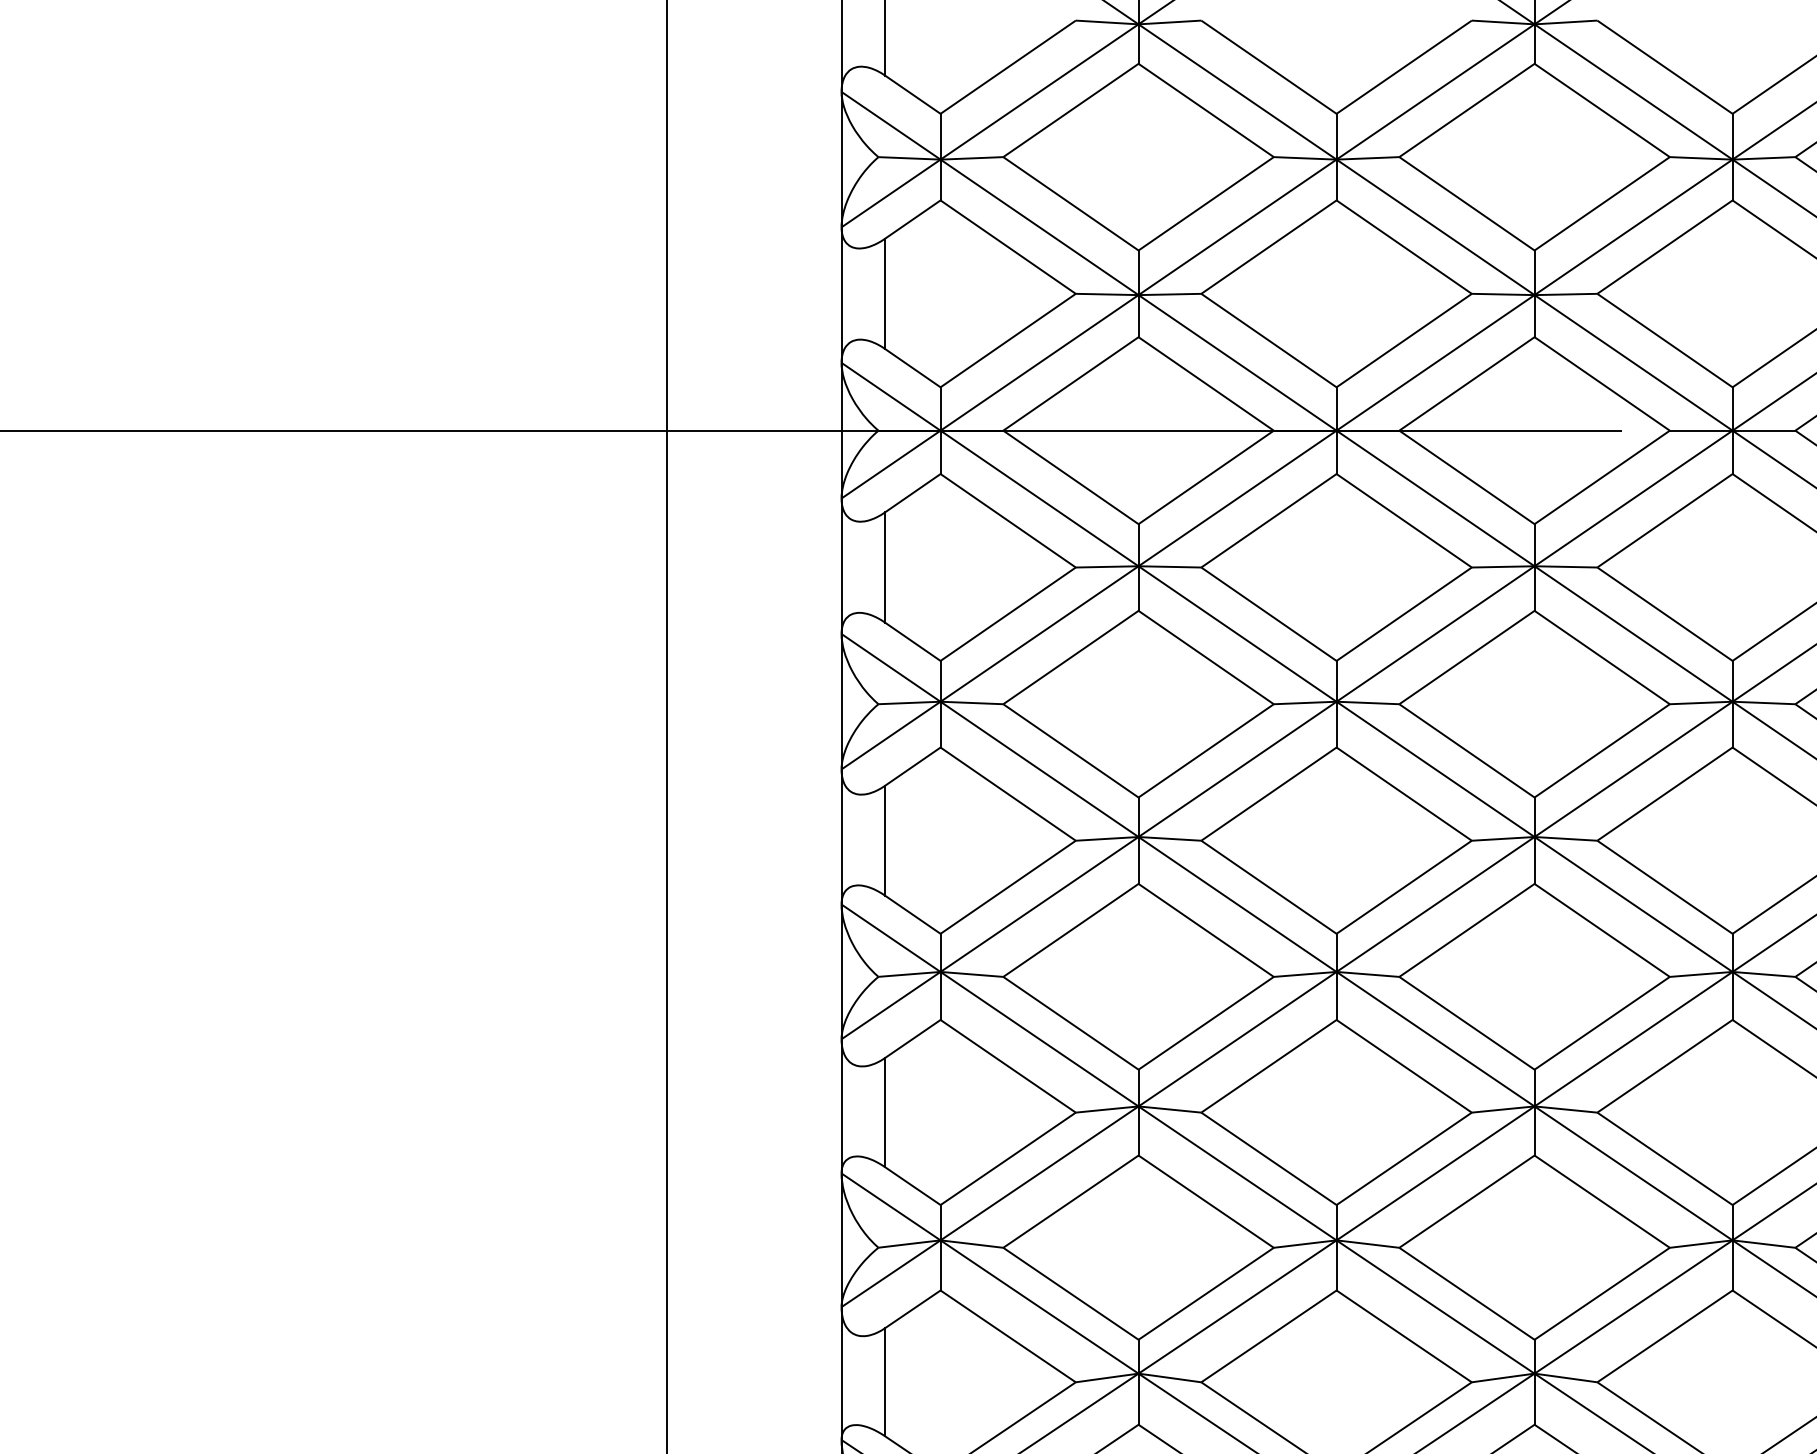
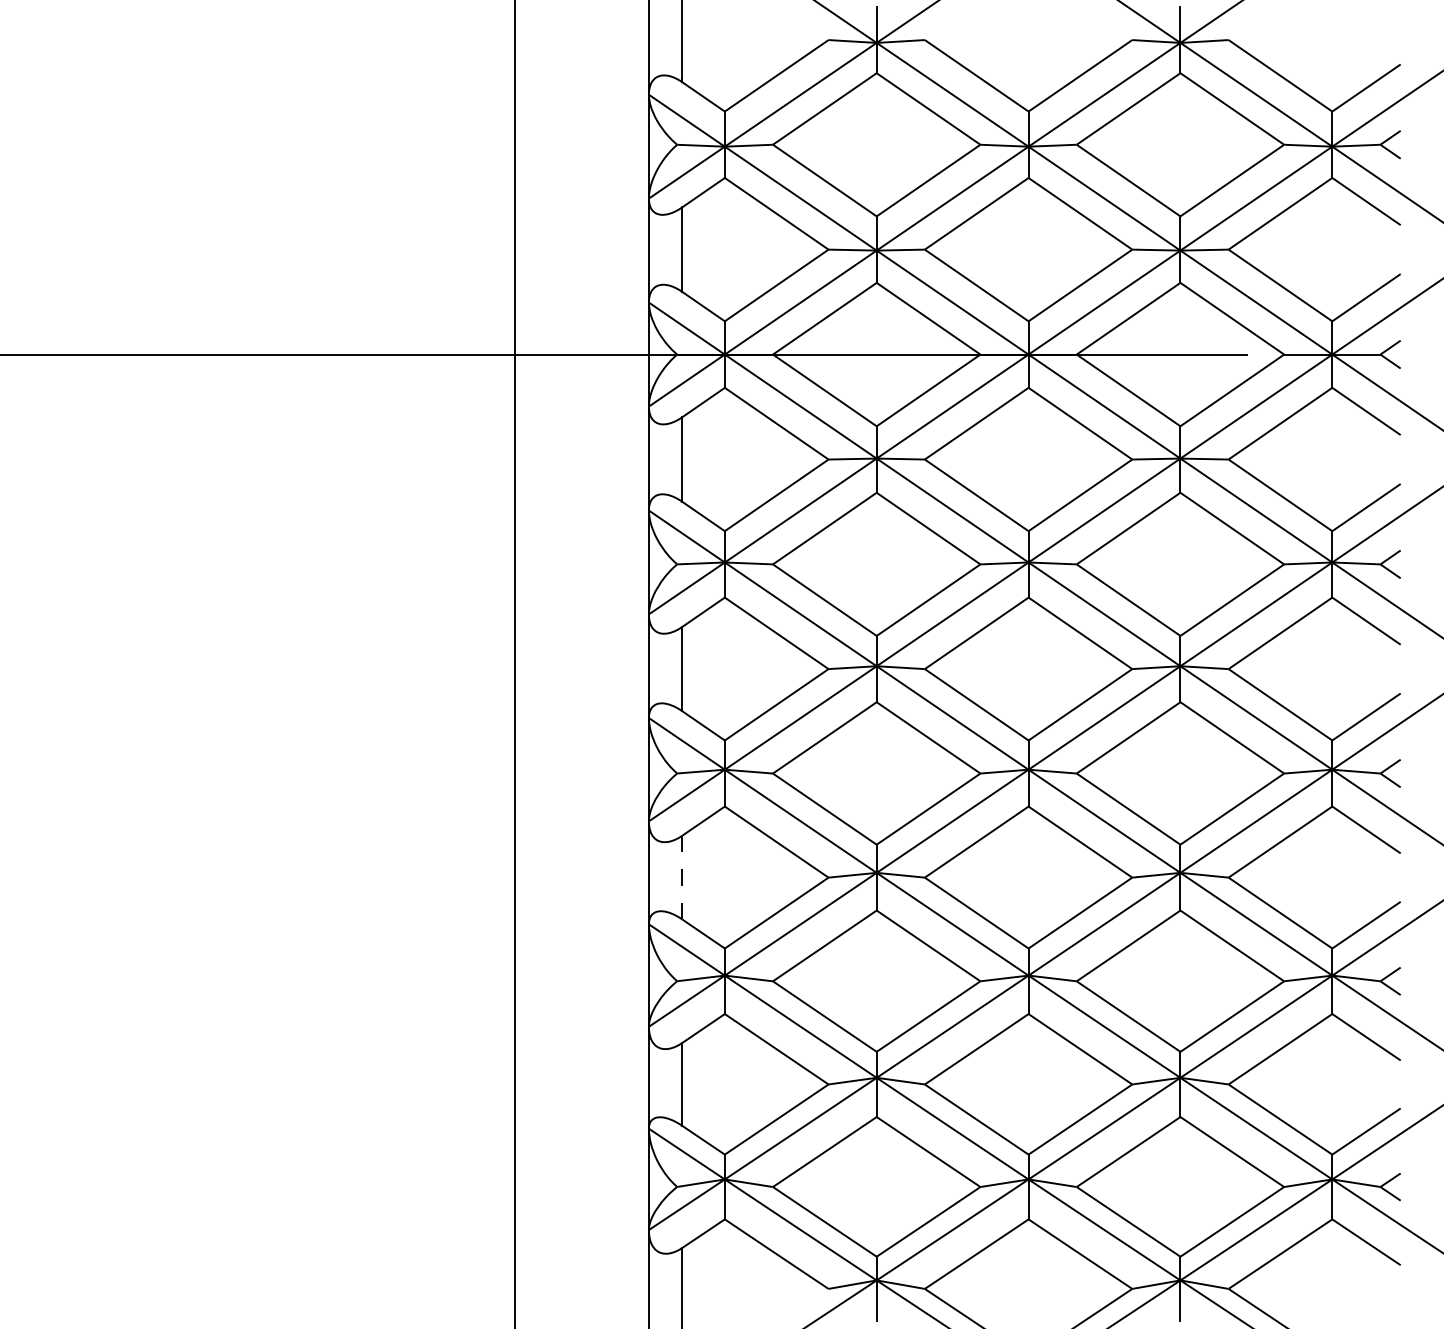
line: (885, 1112) -> (682, 877), solid -> dashed

